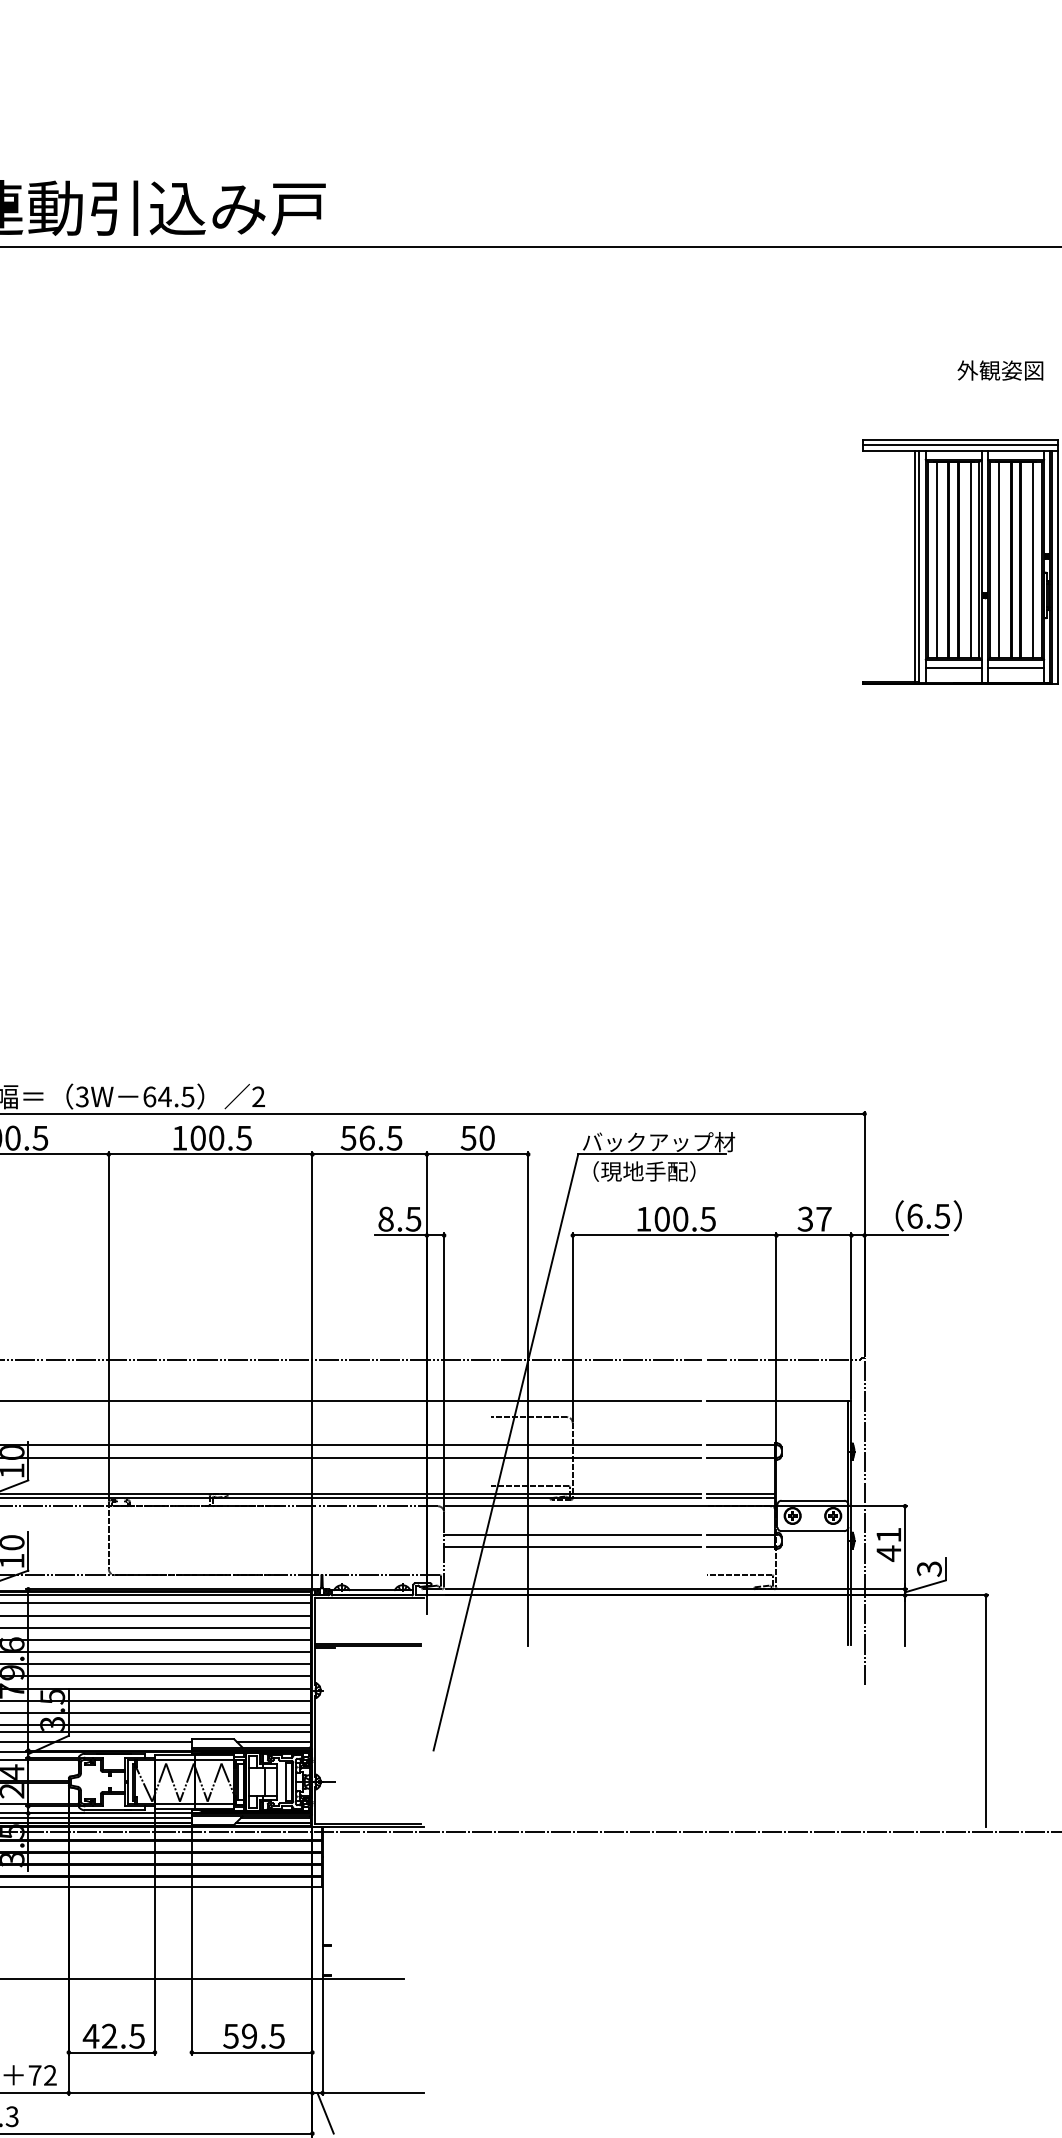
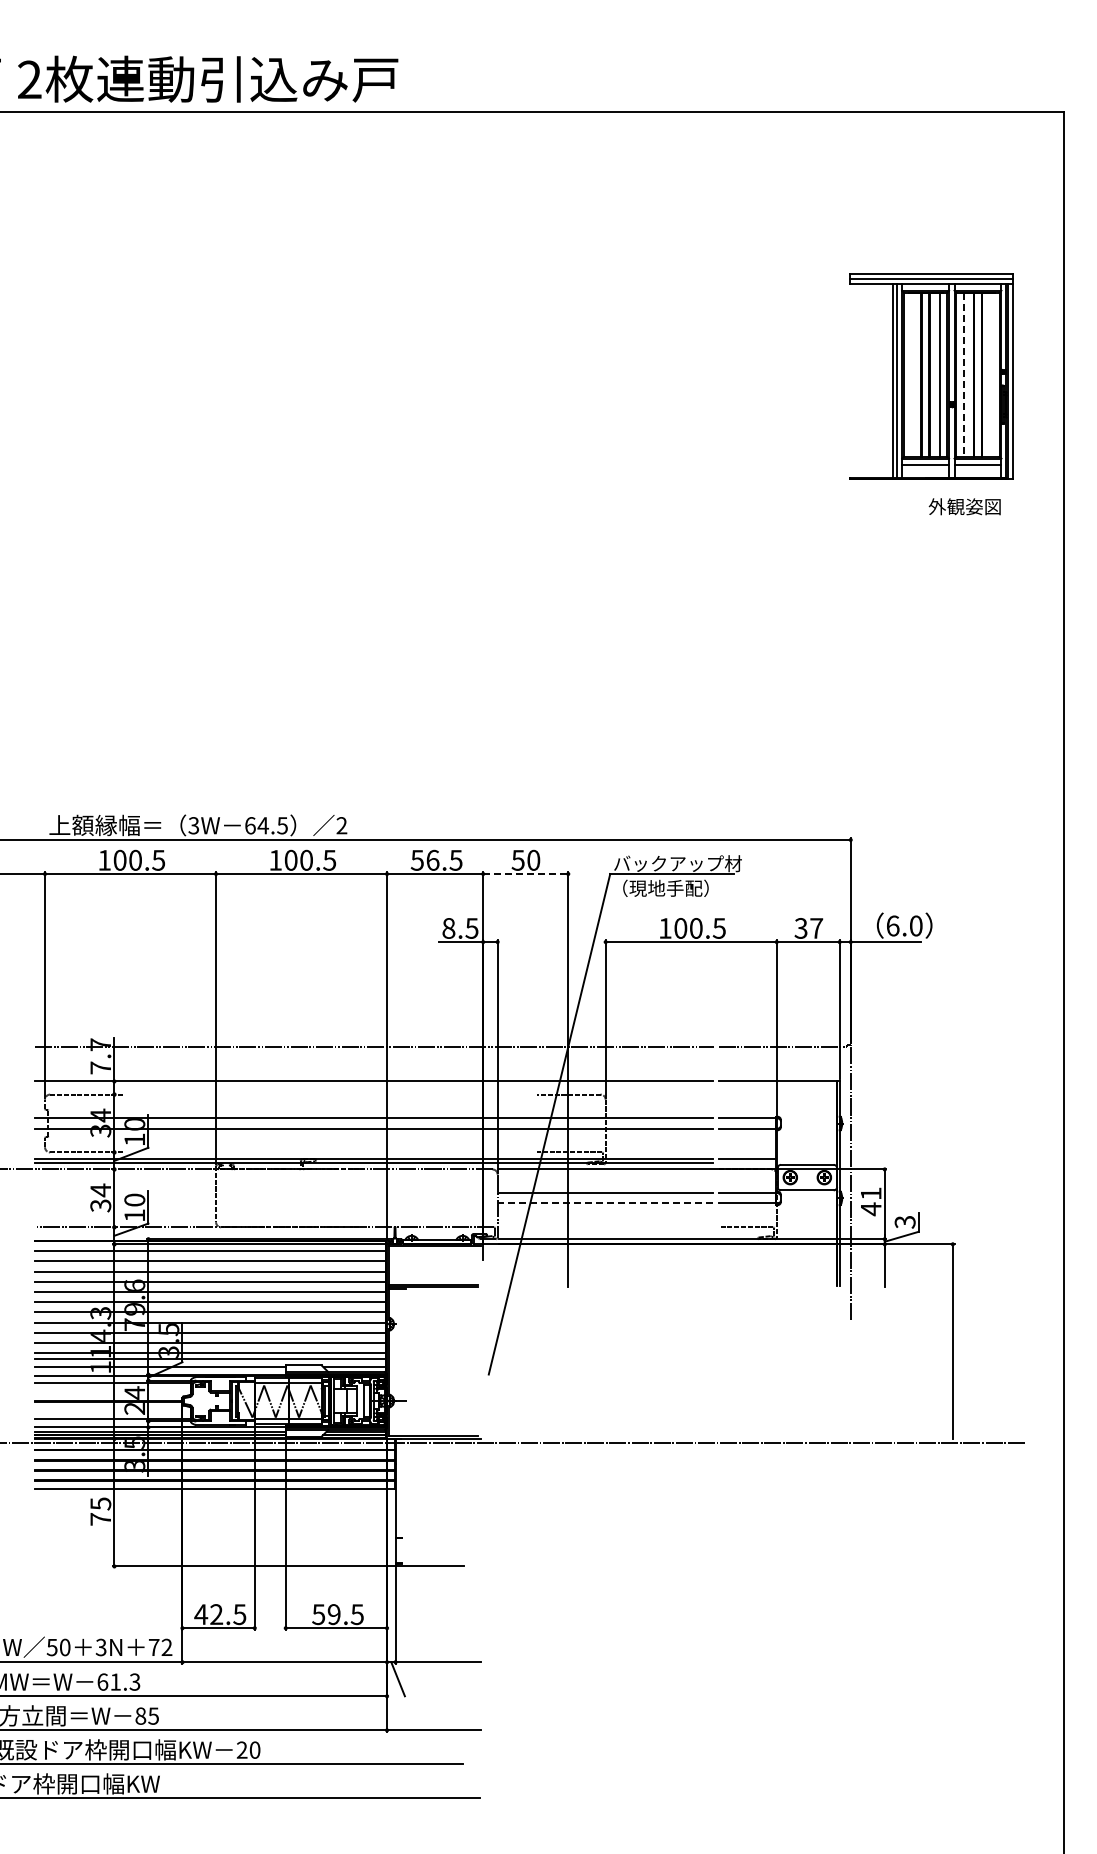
text: (1000, 370) -> (964, 506), moved
line: (936, 559) -> (911, 374), removed
line: (1033, 559) -> (992, 374), removed
line: (998, 560) -> (963, 375), solid -> dashed
line: (477, 1154) -> (525, 874), solid -> dashed
text: (941, 1215) -> (915, 925), 6.5 -> 6.0
line: (740, 1497) -> (746, 1162), removed
line: (572, 1546) -> (605, 1203), solid -> dashed

